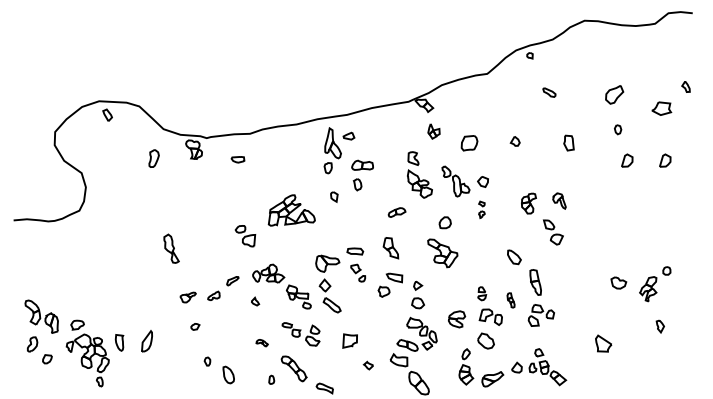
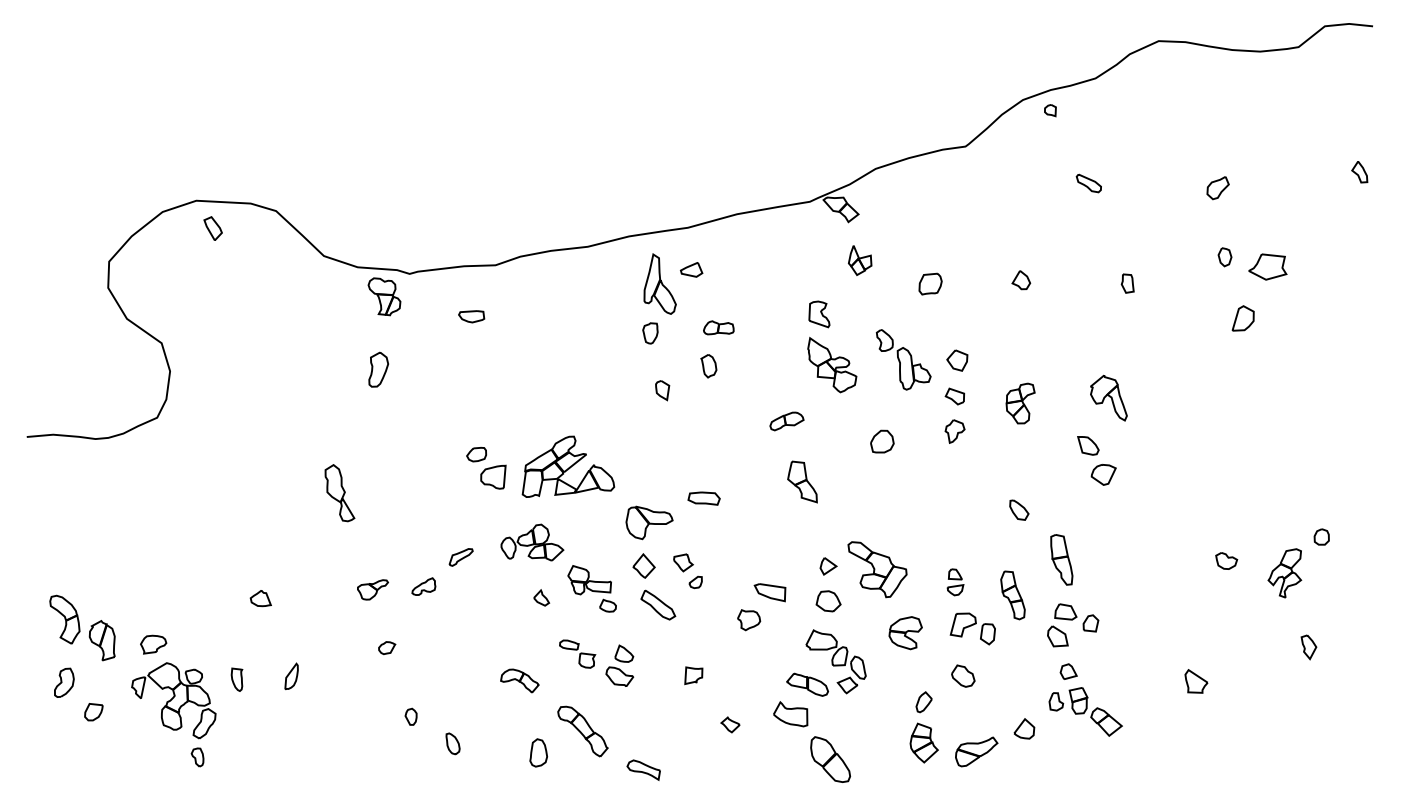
part: (614, 94) -> (1217, 187), size x0.62
part: (661, 108) -> (1267, 266), moved
part: (568, 142) -> (1126, 282), size x0.62
part: (469, 143) -> (930, 284), size x0.71
part: (153, 158) -> (377, 369), moved
part: (665, 160) -> (1319, 318), removed
part: (362, 165) -> (718, 328), size x0.71
part: (559, 200) -> (1108, 397), size x1.43
part: (528, 203) -> (1019, 403), moved
part: (481, 209) -> (954, 415), size x1.67
part: (291, 210) -> (567, 466), moved
part: (390, 248) -> (801, 482), moved
part: (442, 253) -> (876, 569), moved
part: (513, 257) -> (1017, 510), size x0.71
part: (358, 272) -> (688, 569), moved
part: (618, 282) -> (1225, 560), size x0.71
part: (390, 284) -> (762, 605), moved
part: (510, 300) -> (1011, 595), size x1.67
part: (131, 301) -> (260, 597), added
part: (255, 301) -> (541, 597), moved
part: (147, 340) -> (292, 675), size x0.62
part: (349, 340) -> (692, 675), size x0.62
part: (485, 340) -> (962, 675), size x0.71
part: (119, 342) -> (236, 678), size x0.71
part: (261, 342) -> (518, 678), size x1.67
part: (603, 343) -> (1196, 680), size x0.71
part: (547, 367) -> (1085, 700), moved
part: (228, 375) -> (452, 744), size x0.62
part: (271, 379) -> (537, 752), size x1.67

